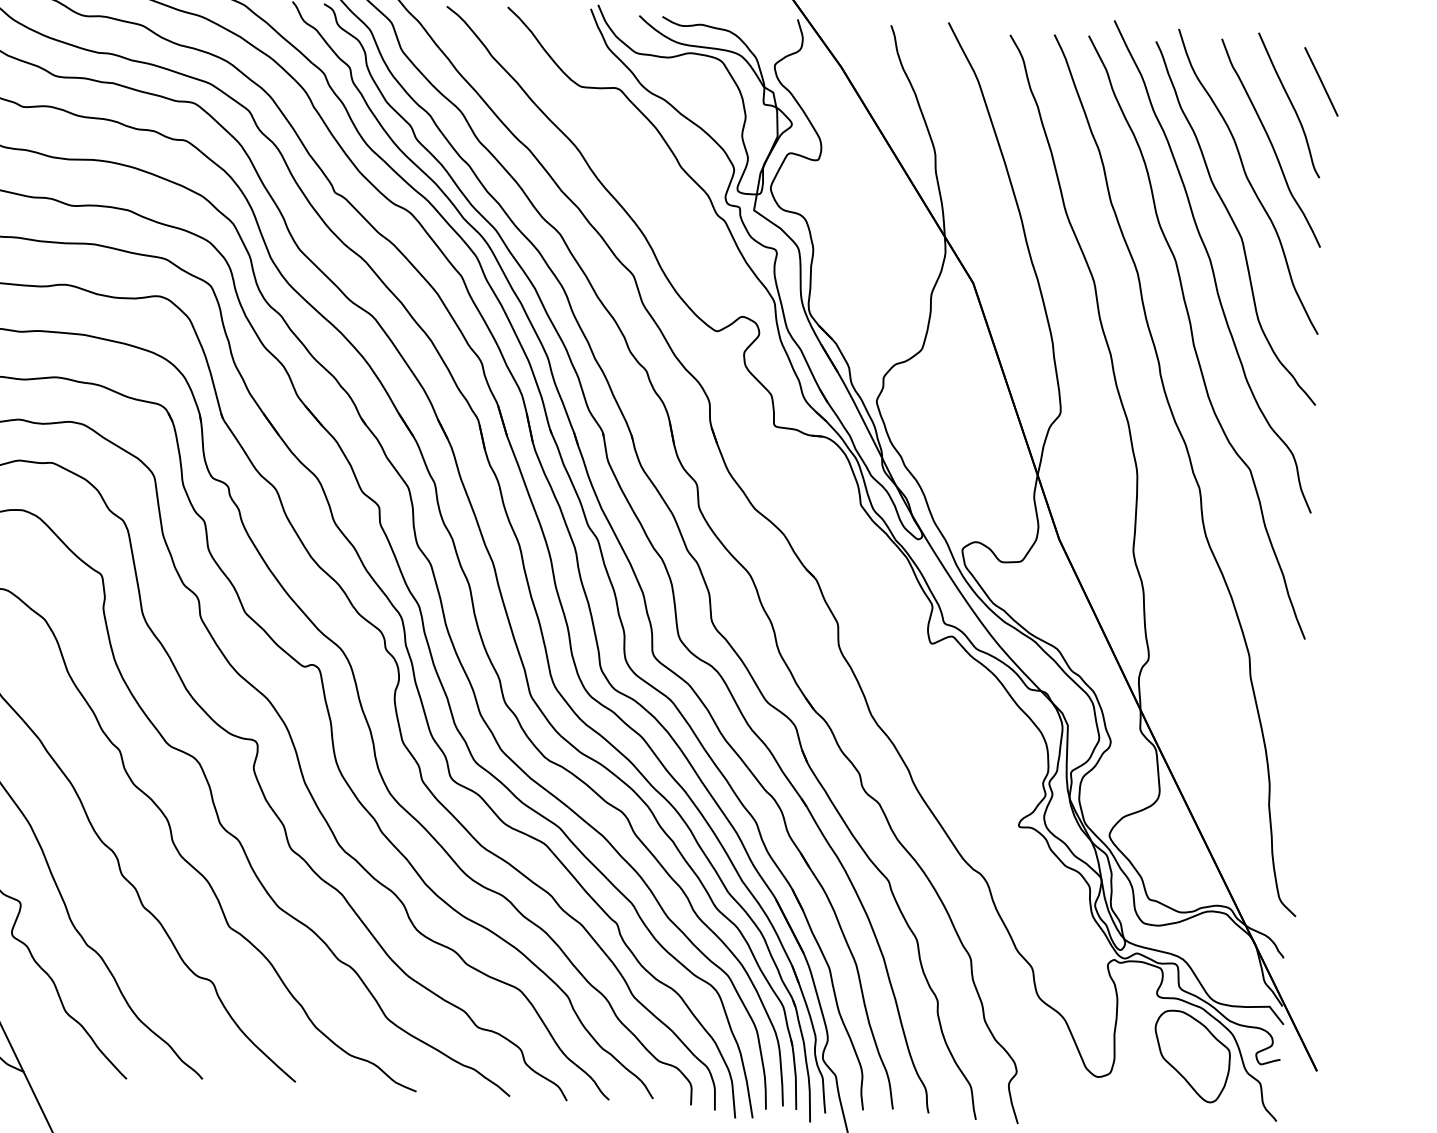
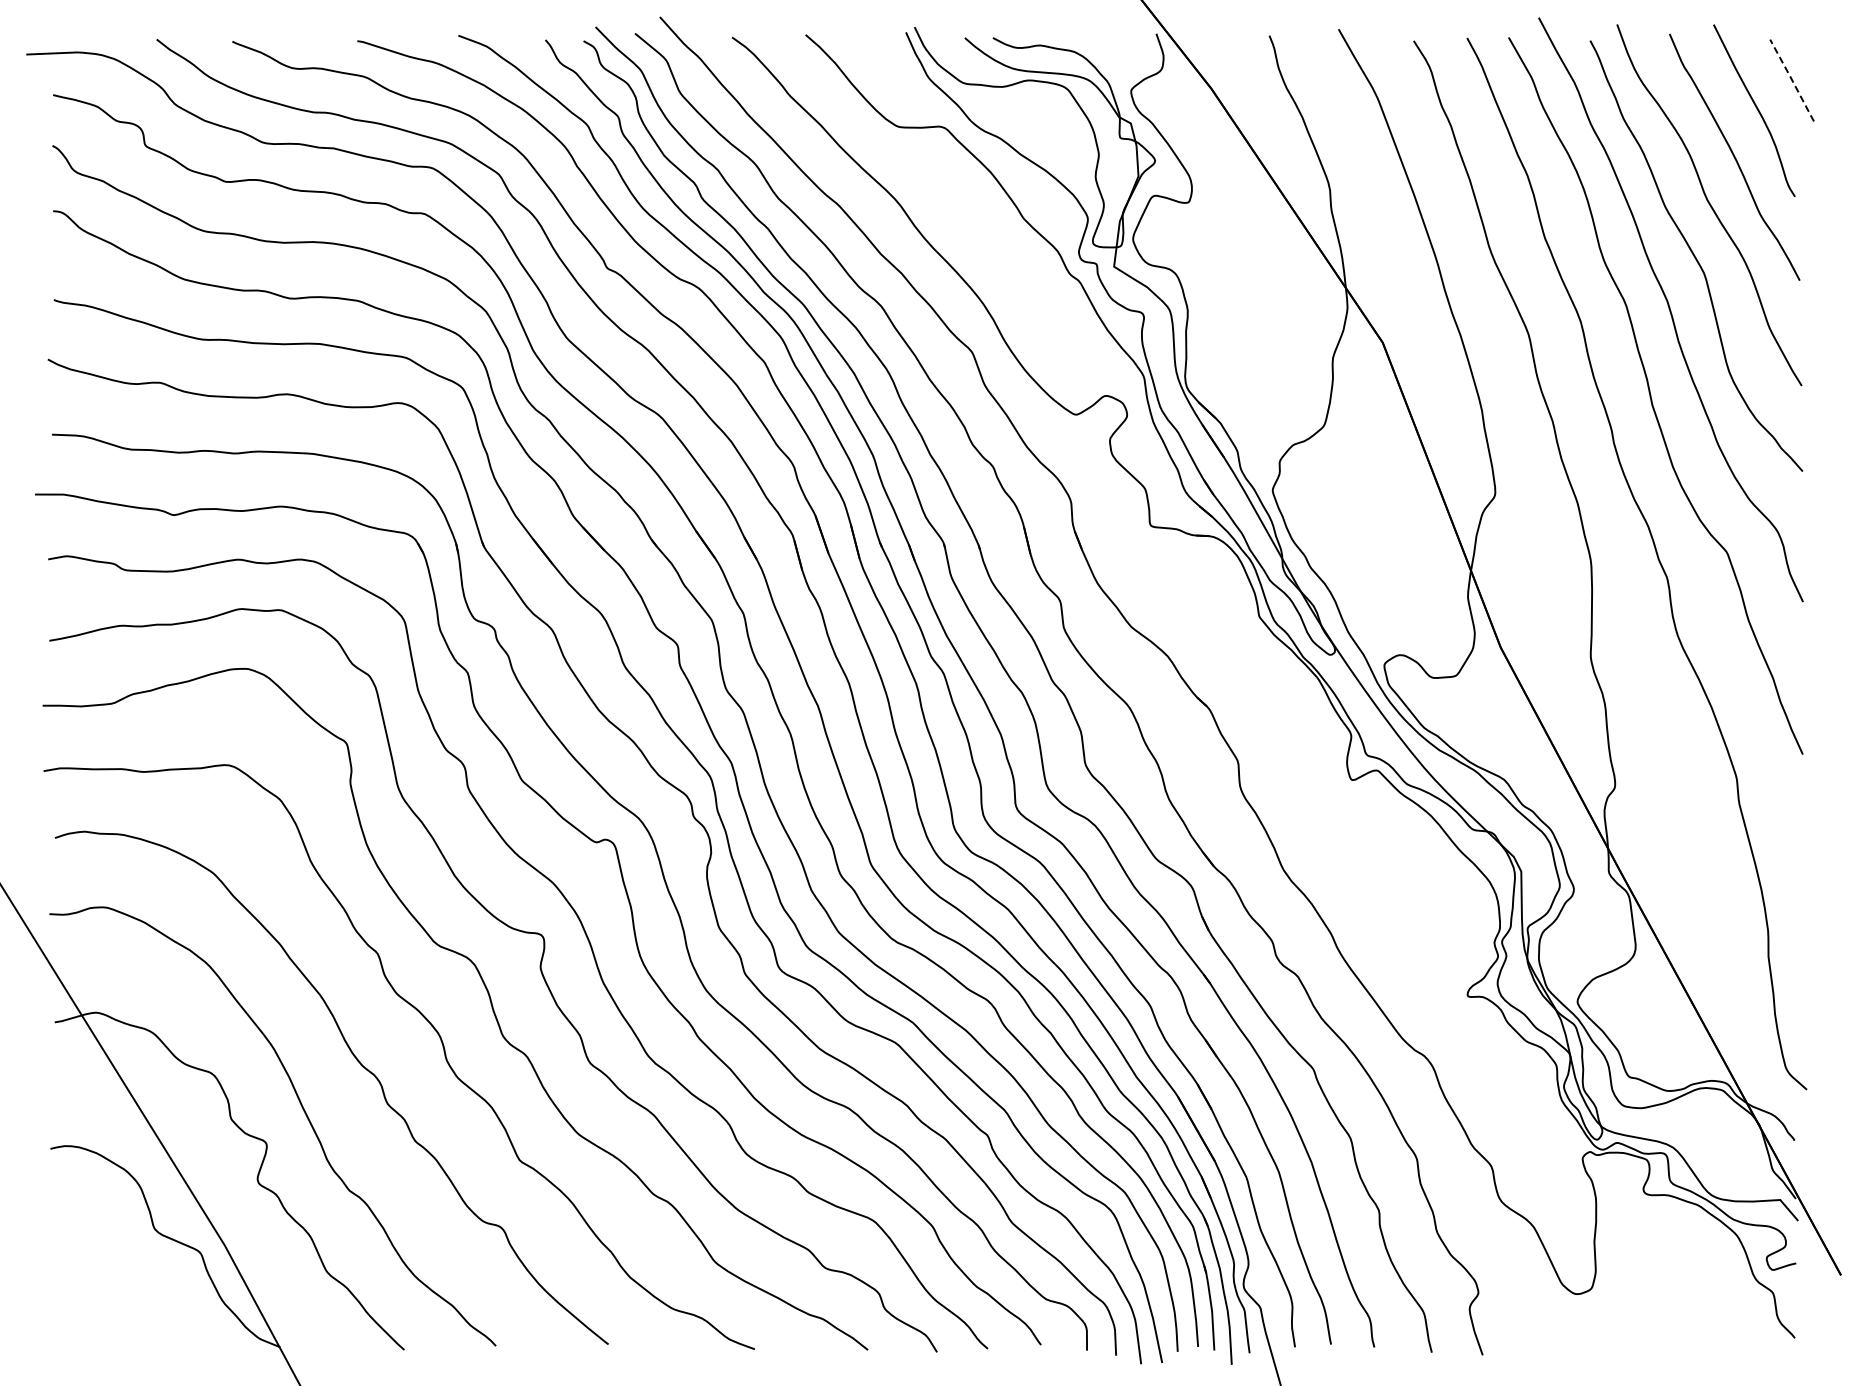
line: (1320, 81) -> (1791, 79), solid -> dashed
part: (1191, 1056) -> (1688, 1264), removed

